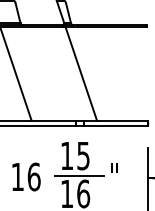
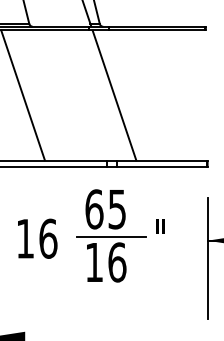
text: (67, 156) -> (94, 209), 15 -> 65

